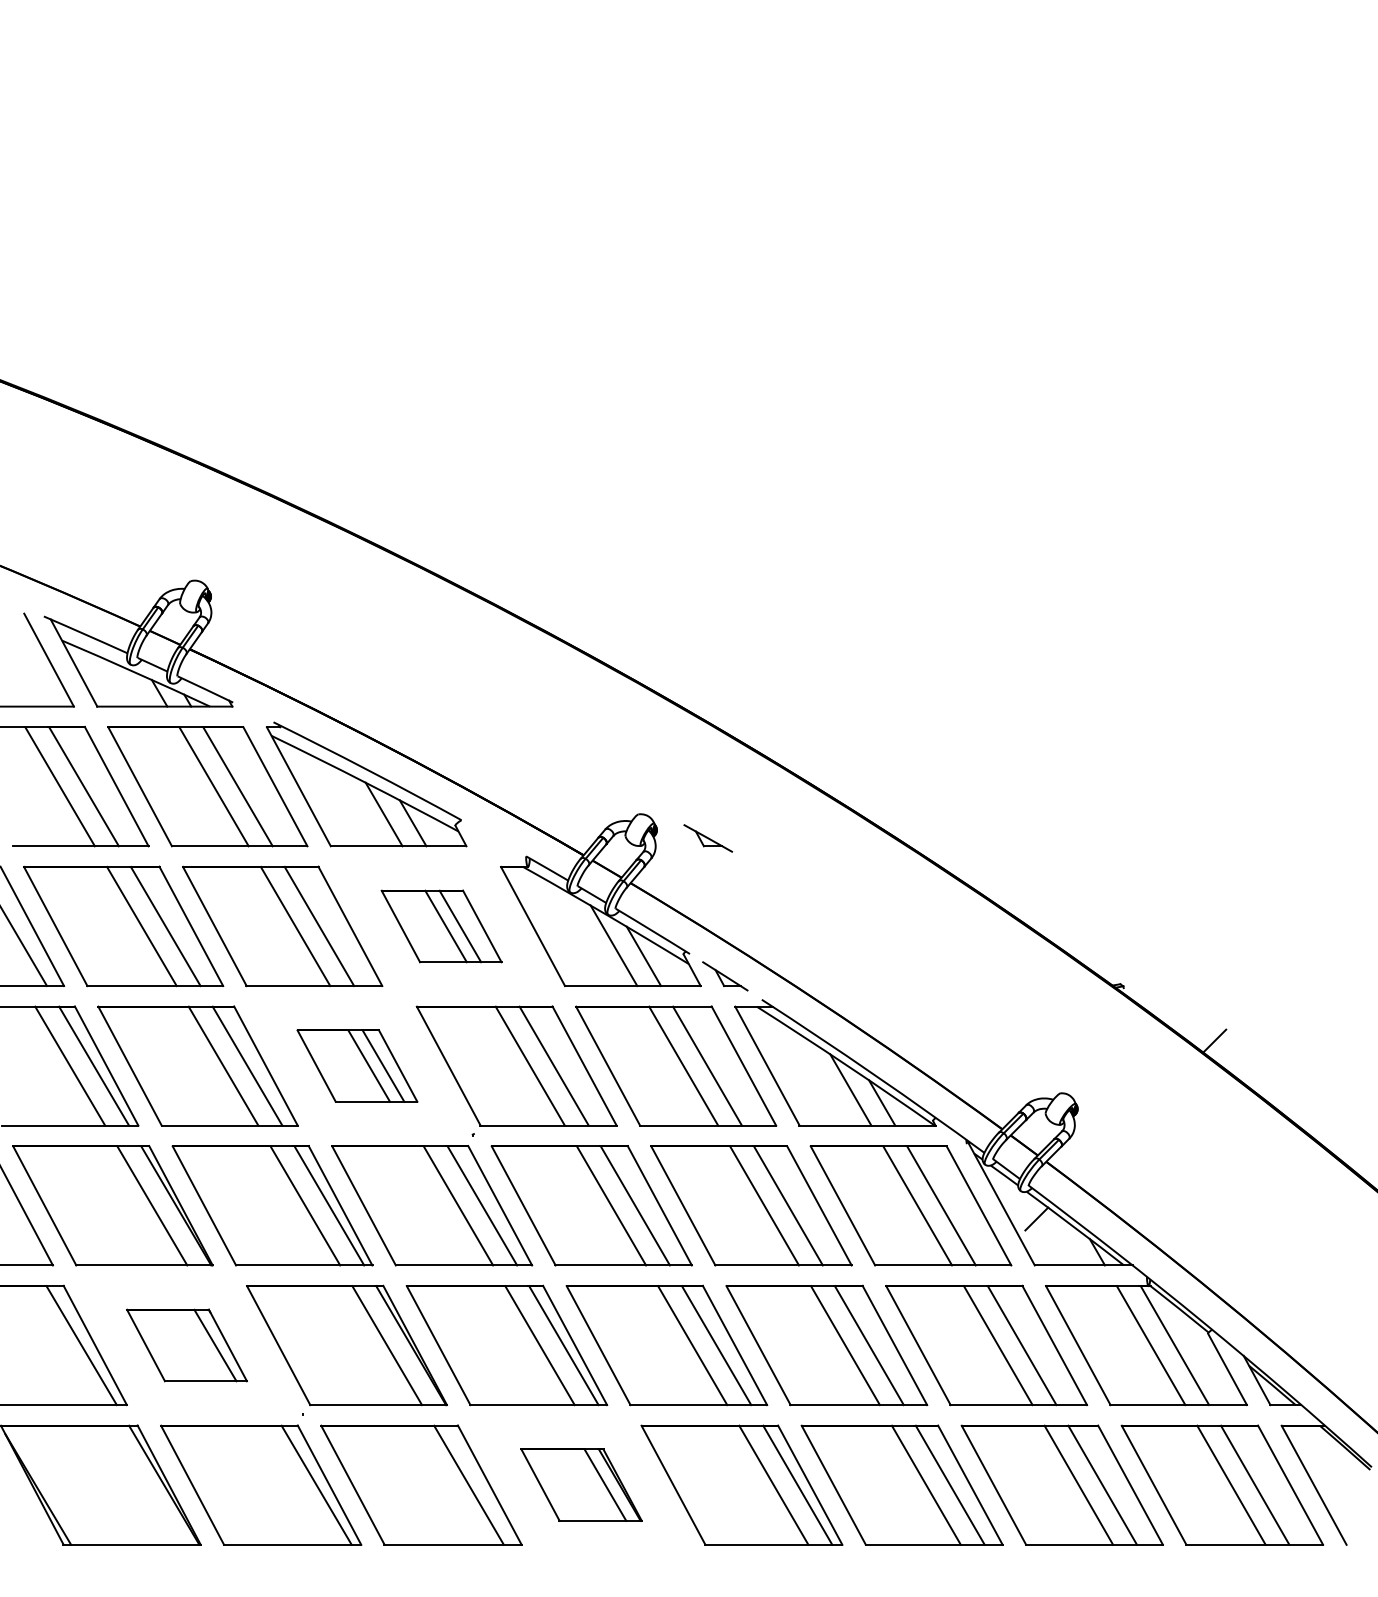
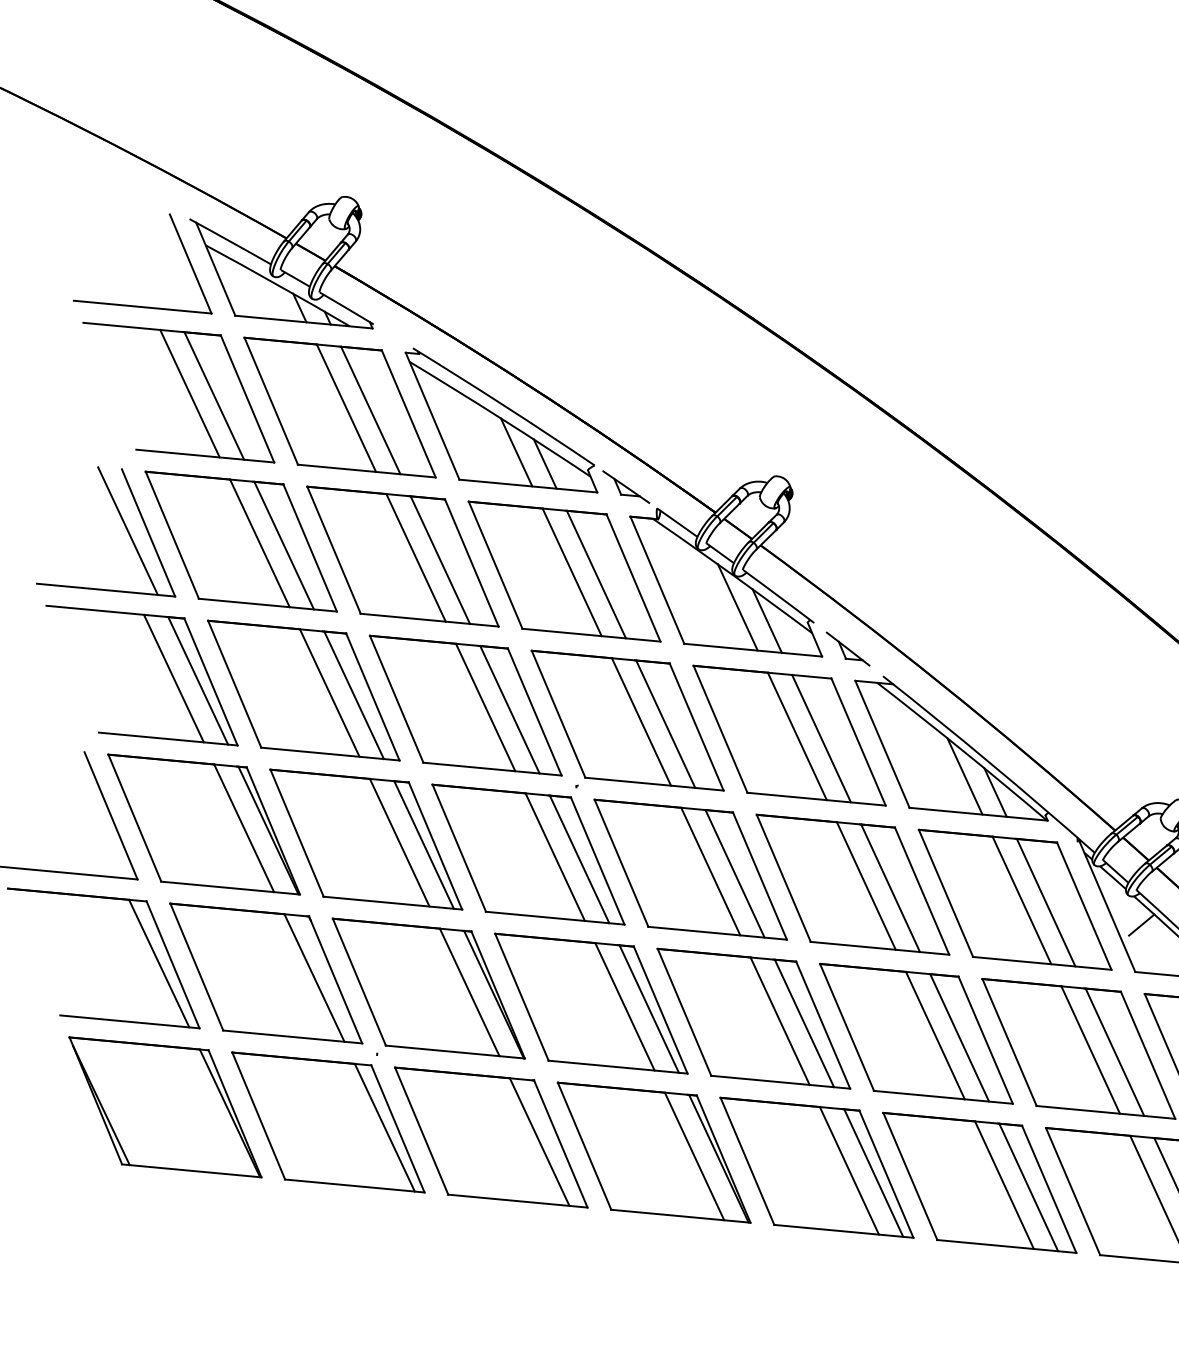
part: (708, 838) -> (626, 487), moved
part: (441, 926) -> (564, 571), size x1.67
part: (357, 1065) -> (465, 704), size x1.67
part: (186, 1345) -> (265, 973), size x1.67
part: (581, 1484) -> (654, 1151), size x1.67

